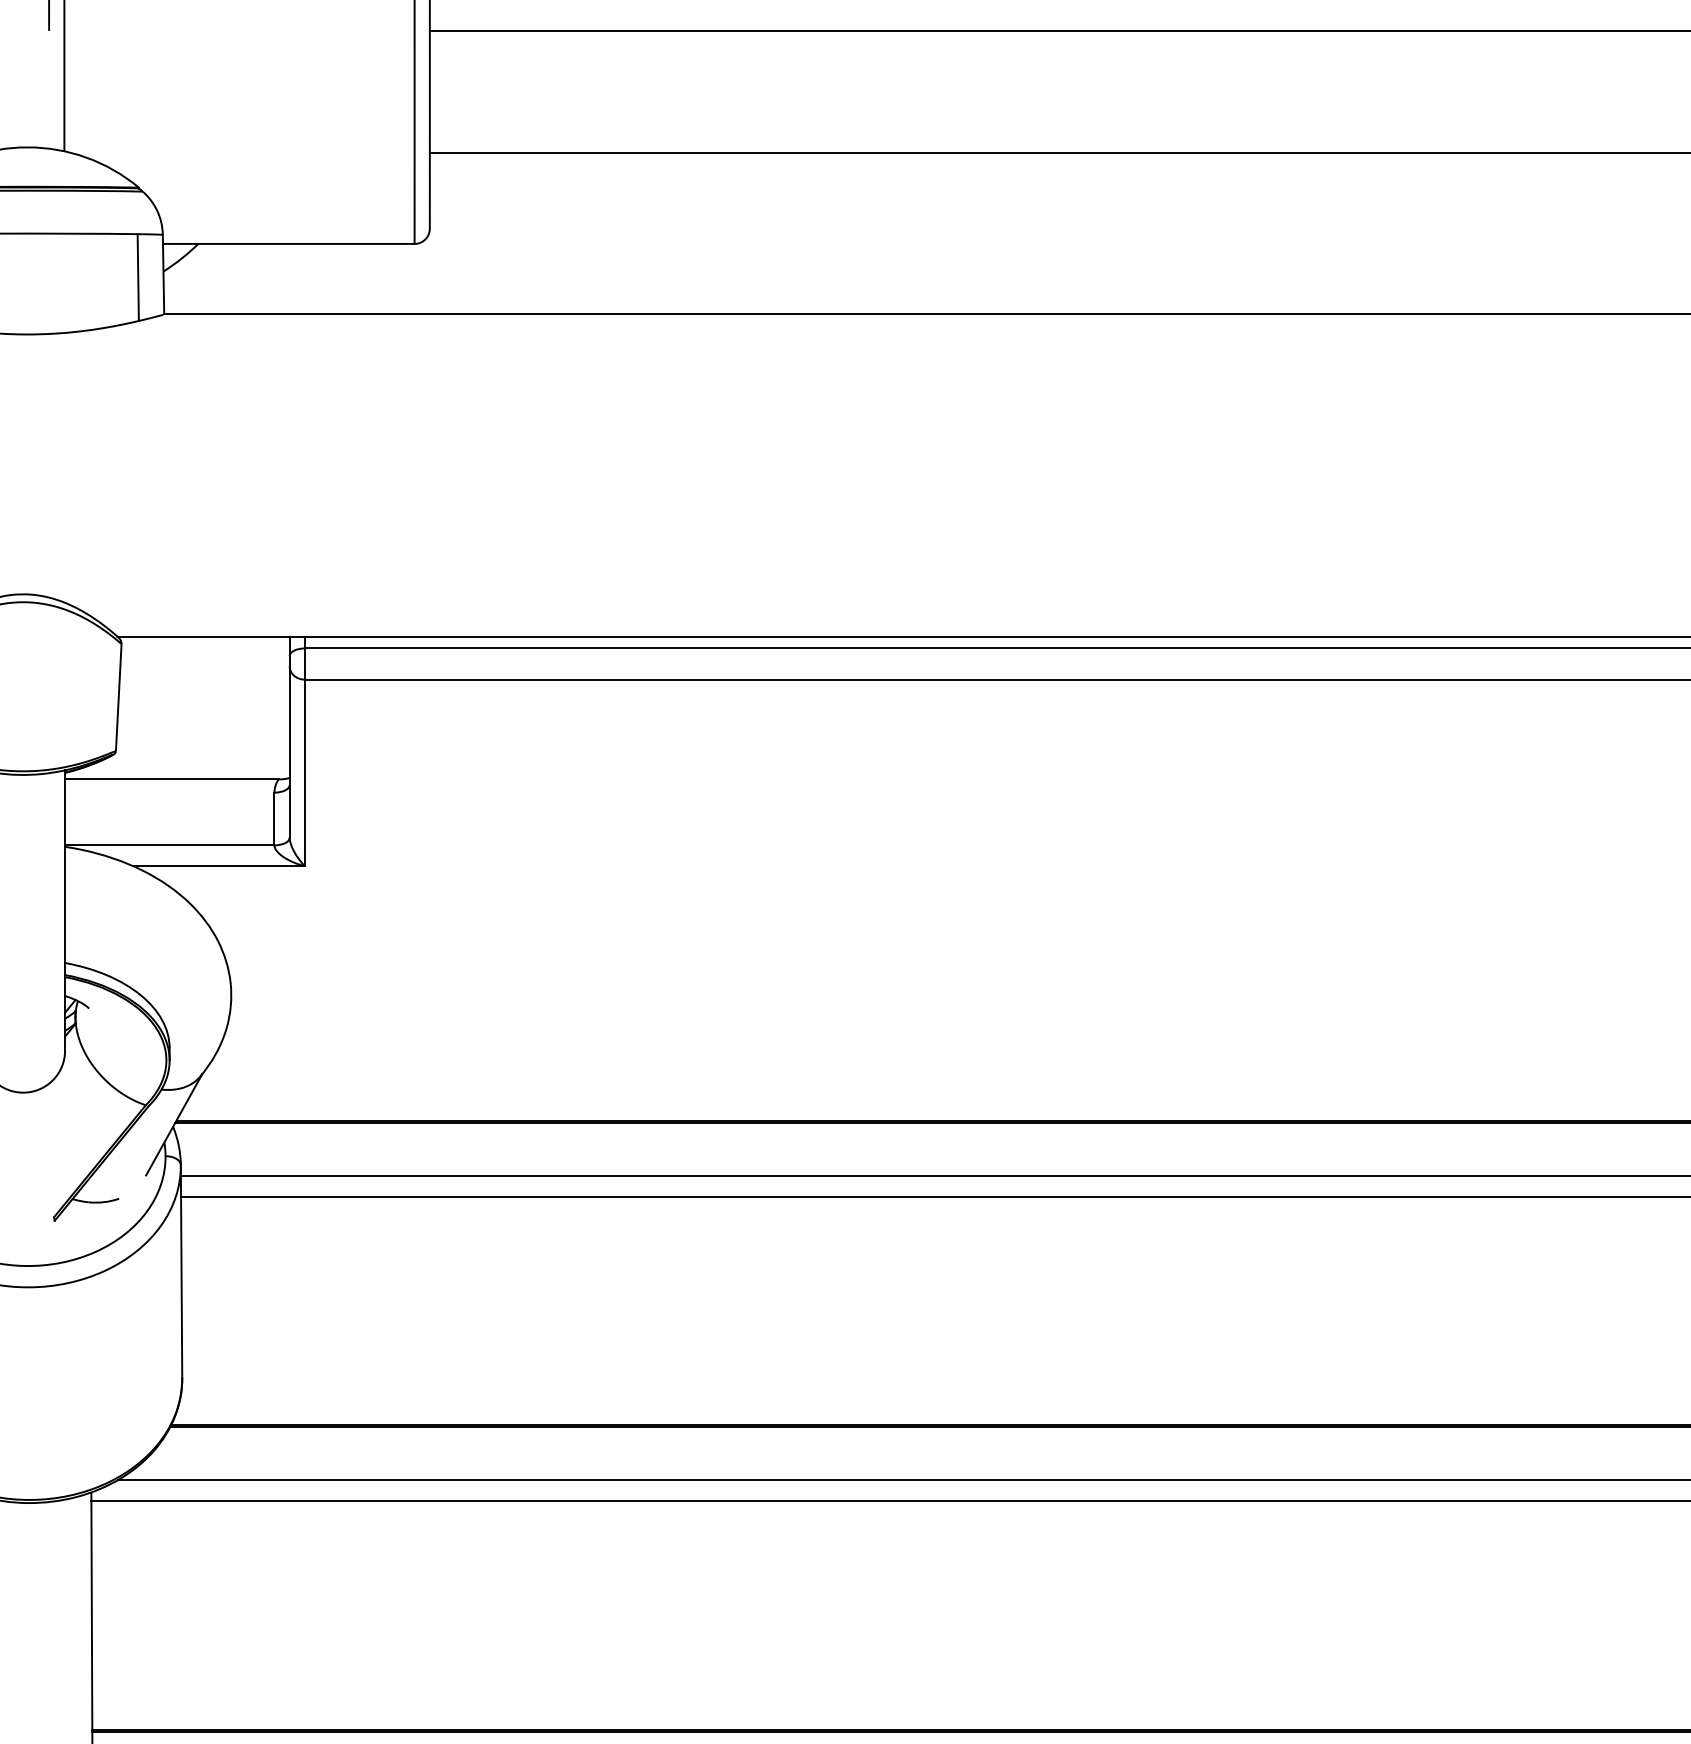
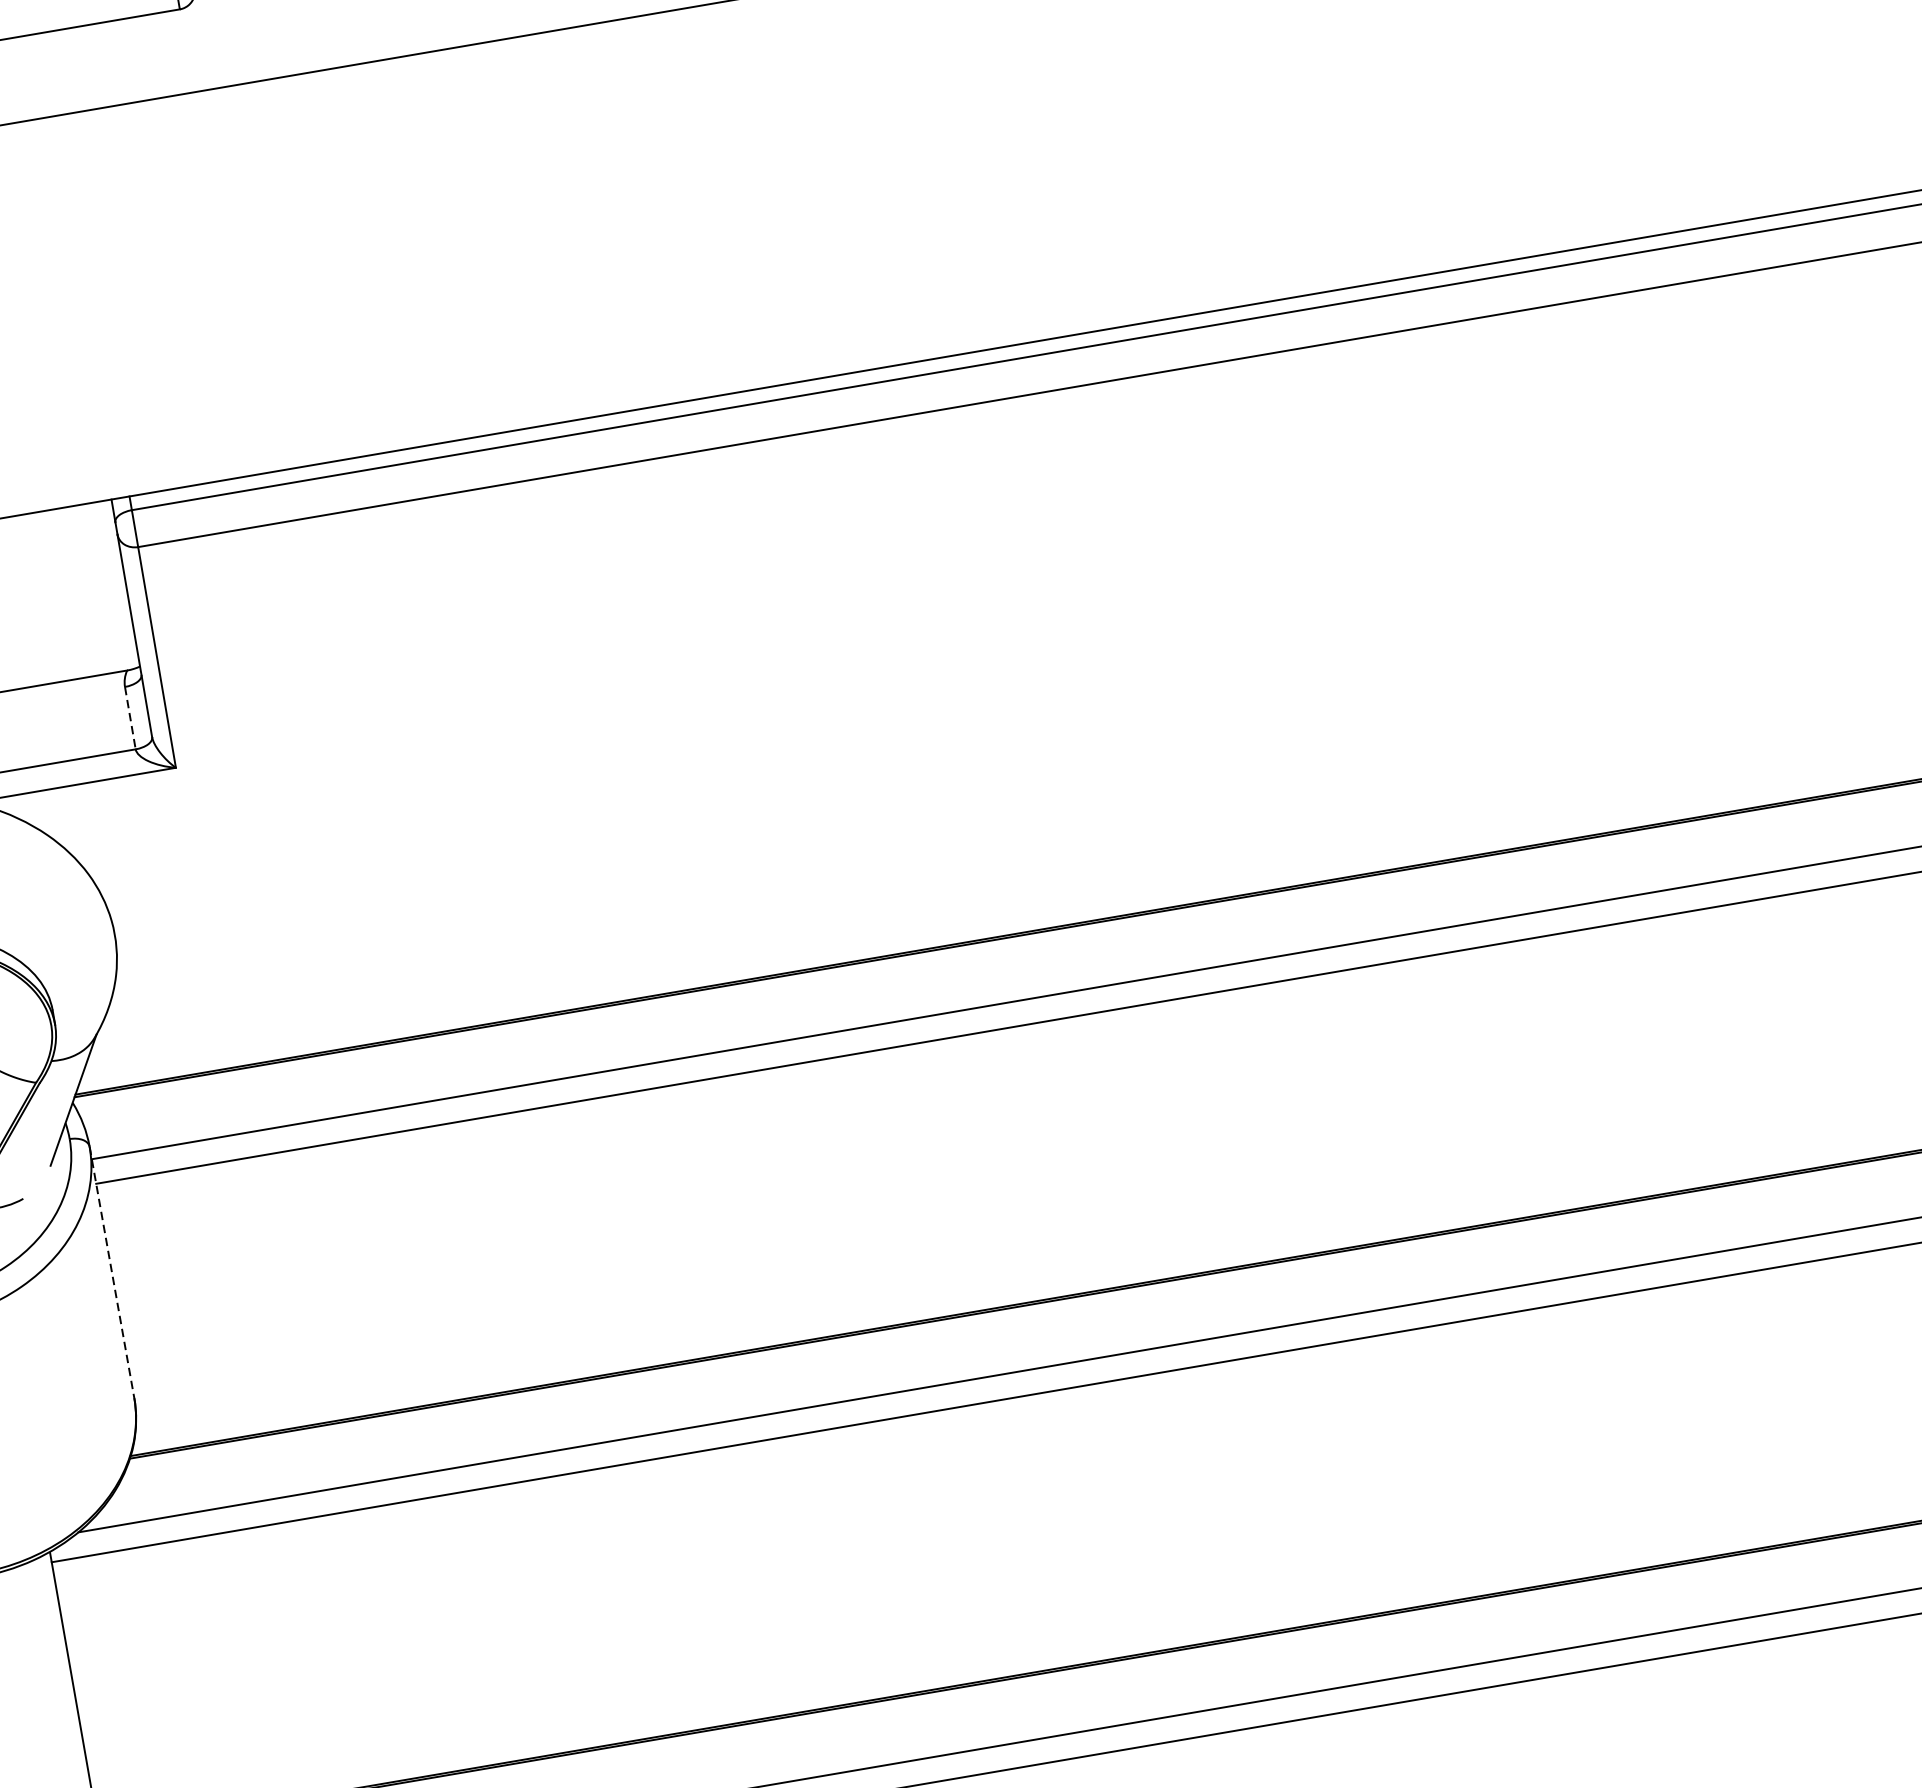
line: (274, 819) -> (130, 718), solid -> dashed
line: (181, 1272) -> (112, 1273), solid -> dashed

